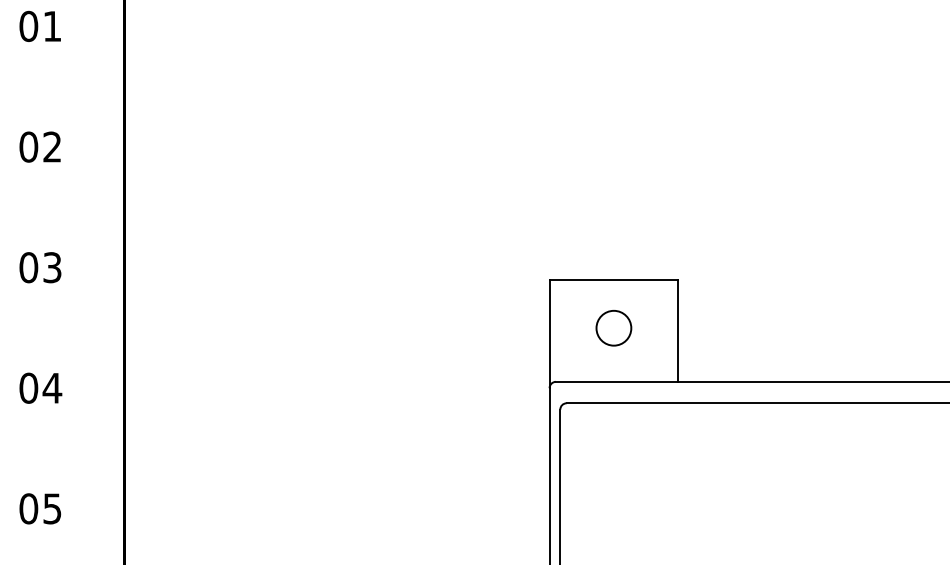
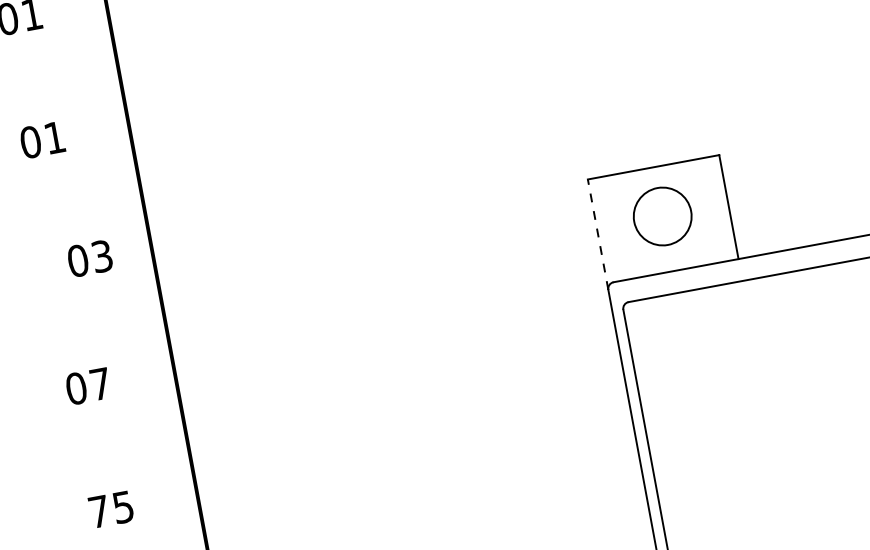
text: (51, 146) -> (53, 137), 02 -> 01
text: (40, 267) -> (90, 258), moved
circle: (613, 327) -> (662, 215), size x1.6
line: (549, 333) -> (597, 234), solid -> dashed
text: (52, 388) -> (100, 384), 04 -> 07
text: (28, 508) -> (98, 511), 05 -> 75

